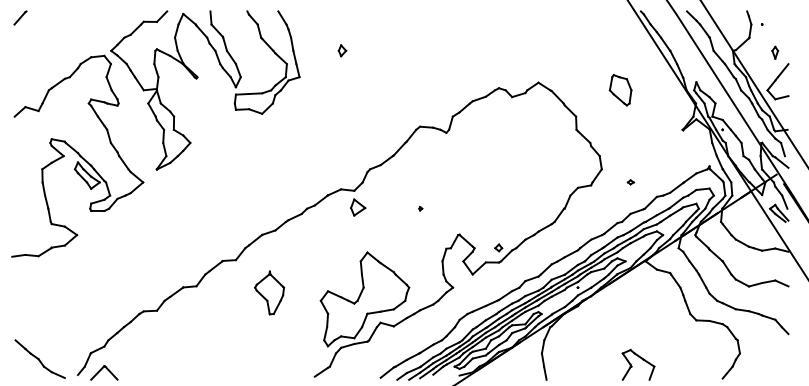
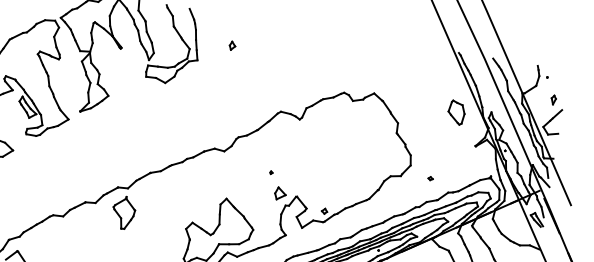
part: (620, 90) -> (456, 112), moved
part: (358, 207) -> (280, 193), moved
part: (269, 292) -> (123, 212), moved

